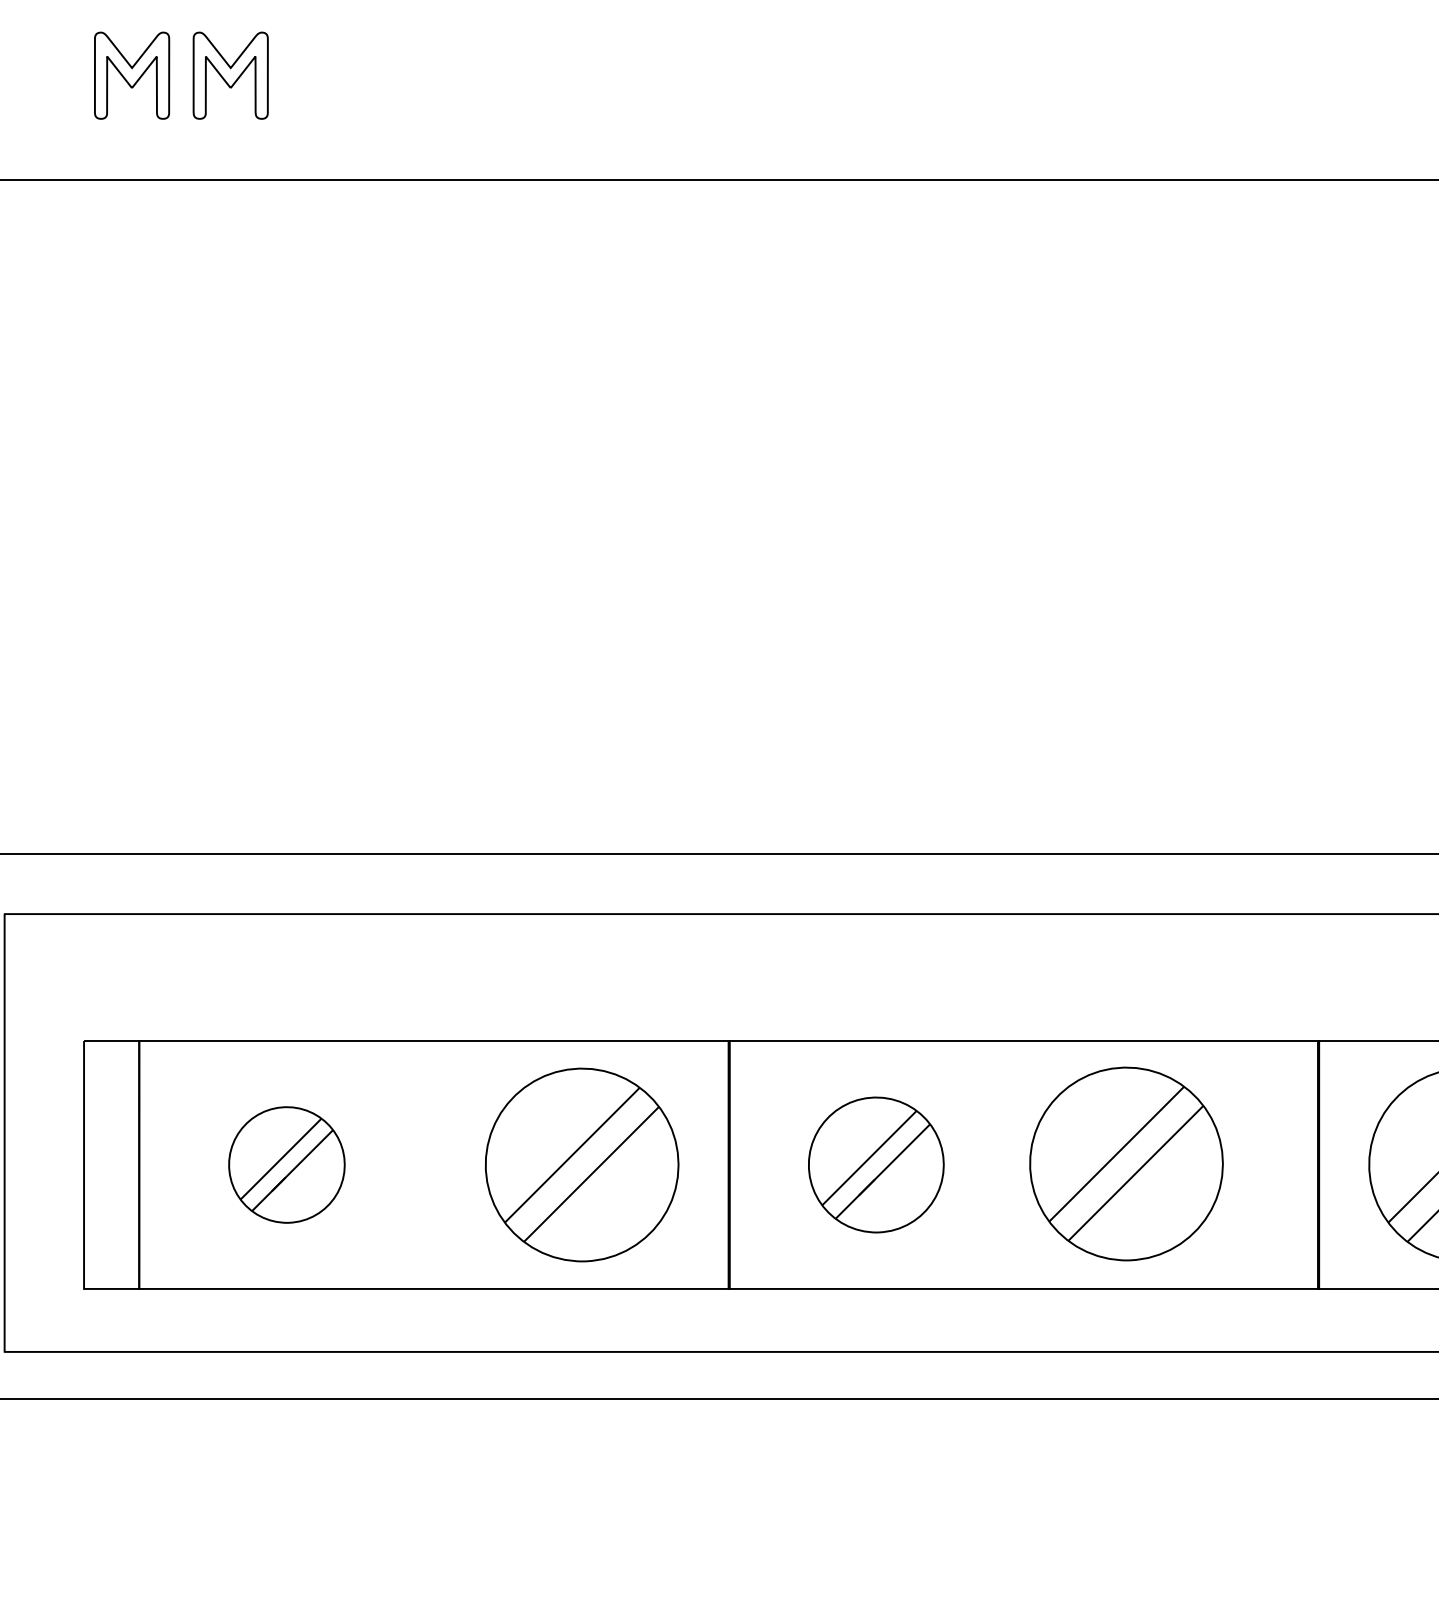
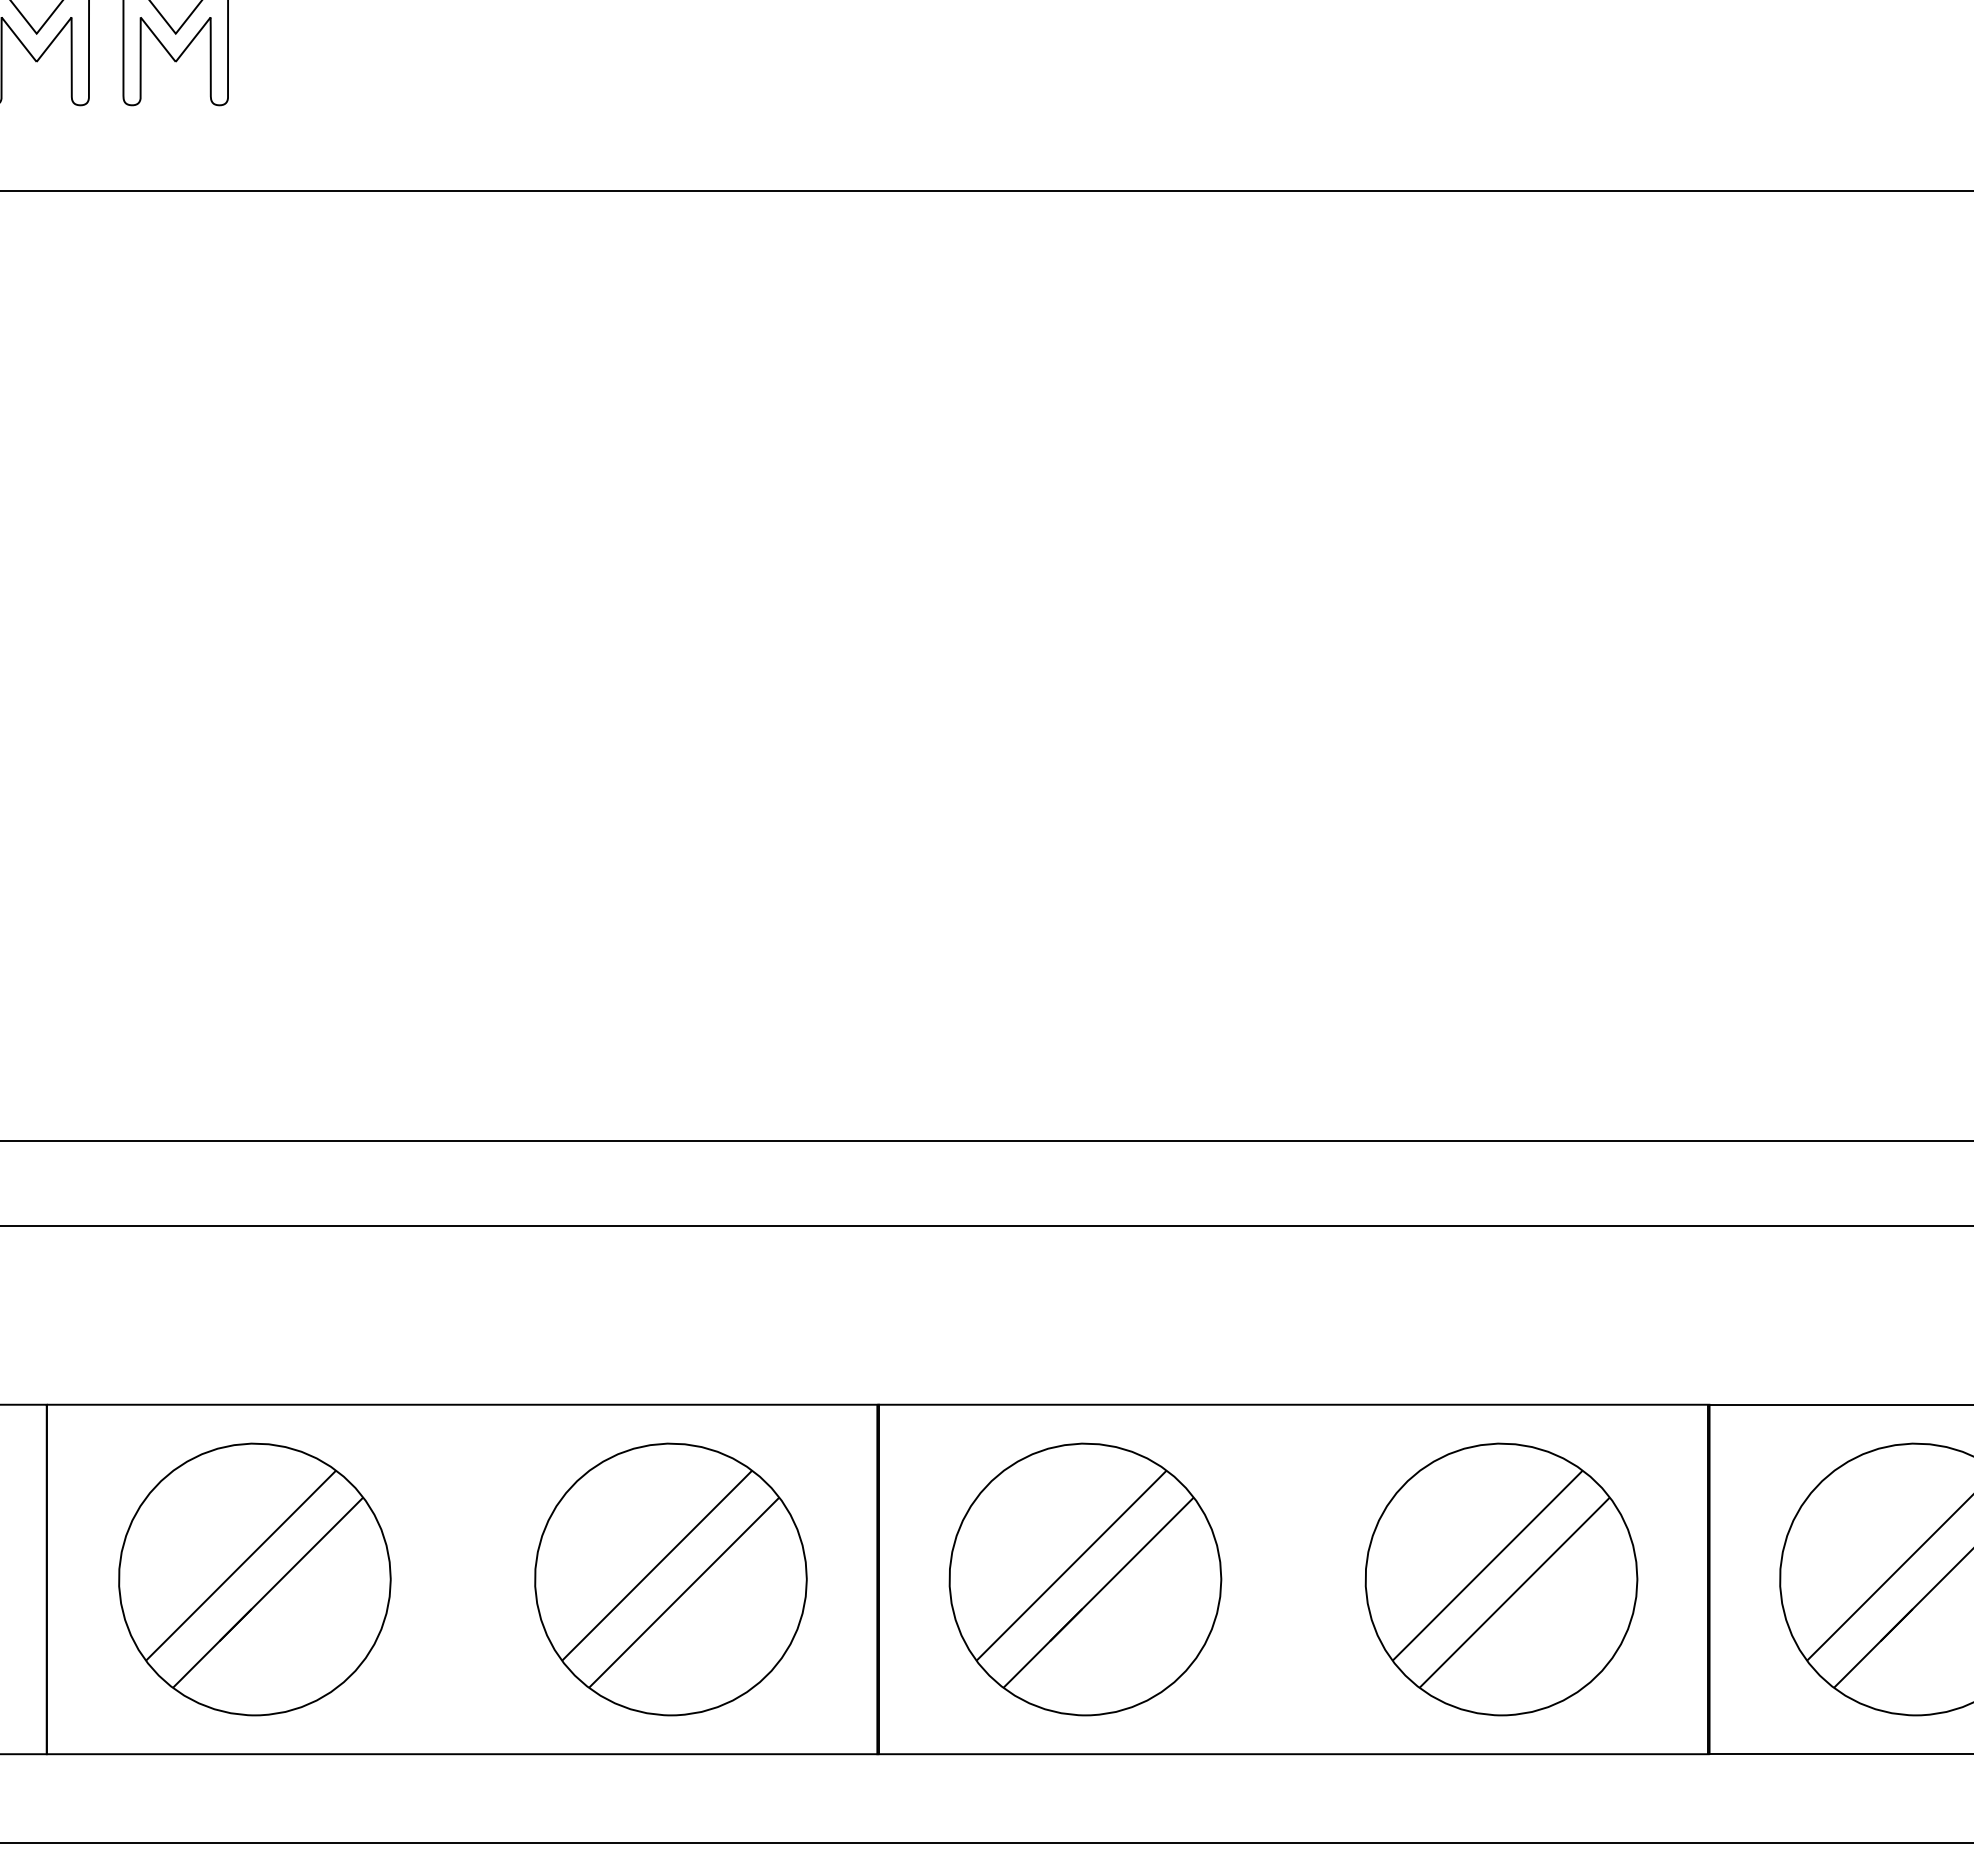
part: (1126, 1163) -> (1501, 1578), moved
part: (286, 1164) -> (254, 1578), size x1.67
part: (876, 1164) -> (1085, 1578), size x1.43

